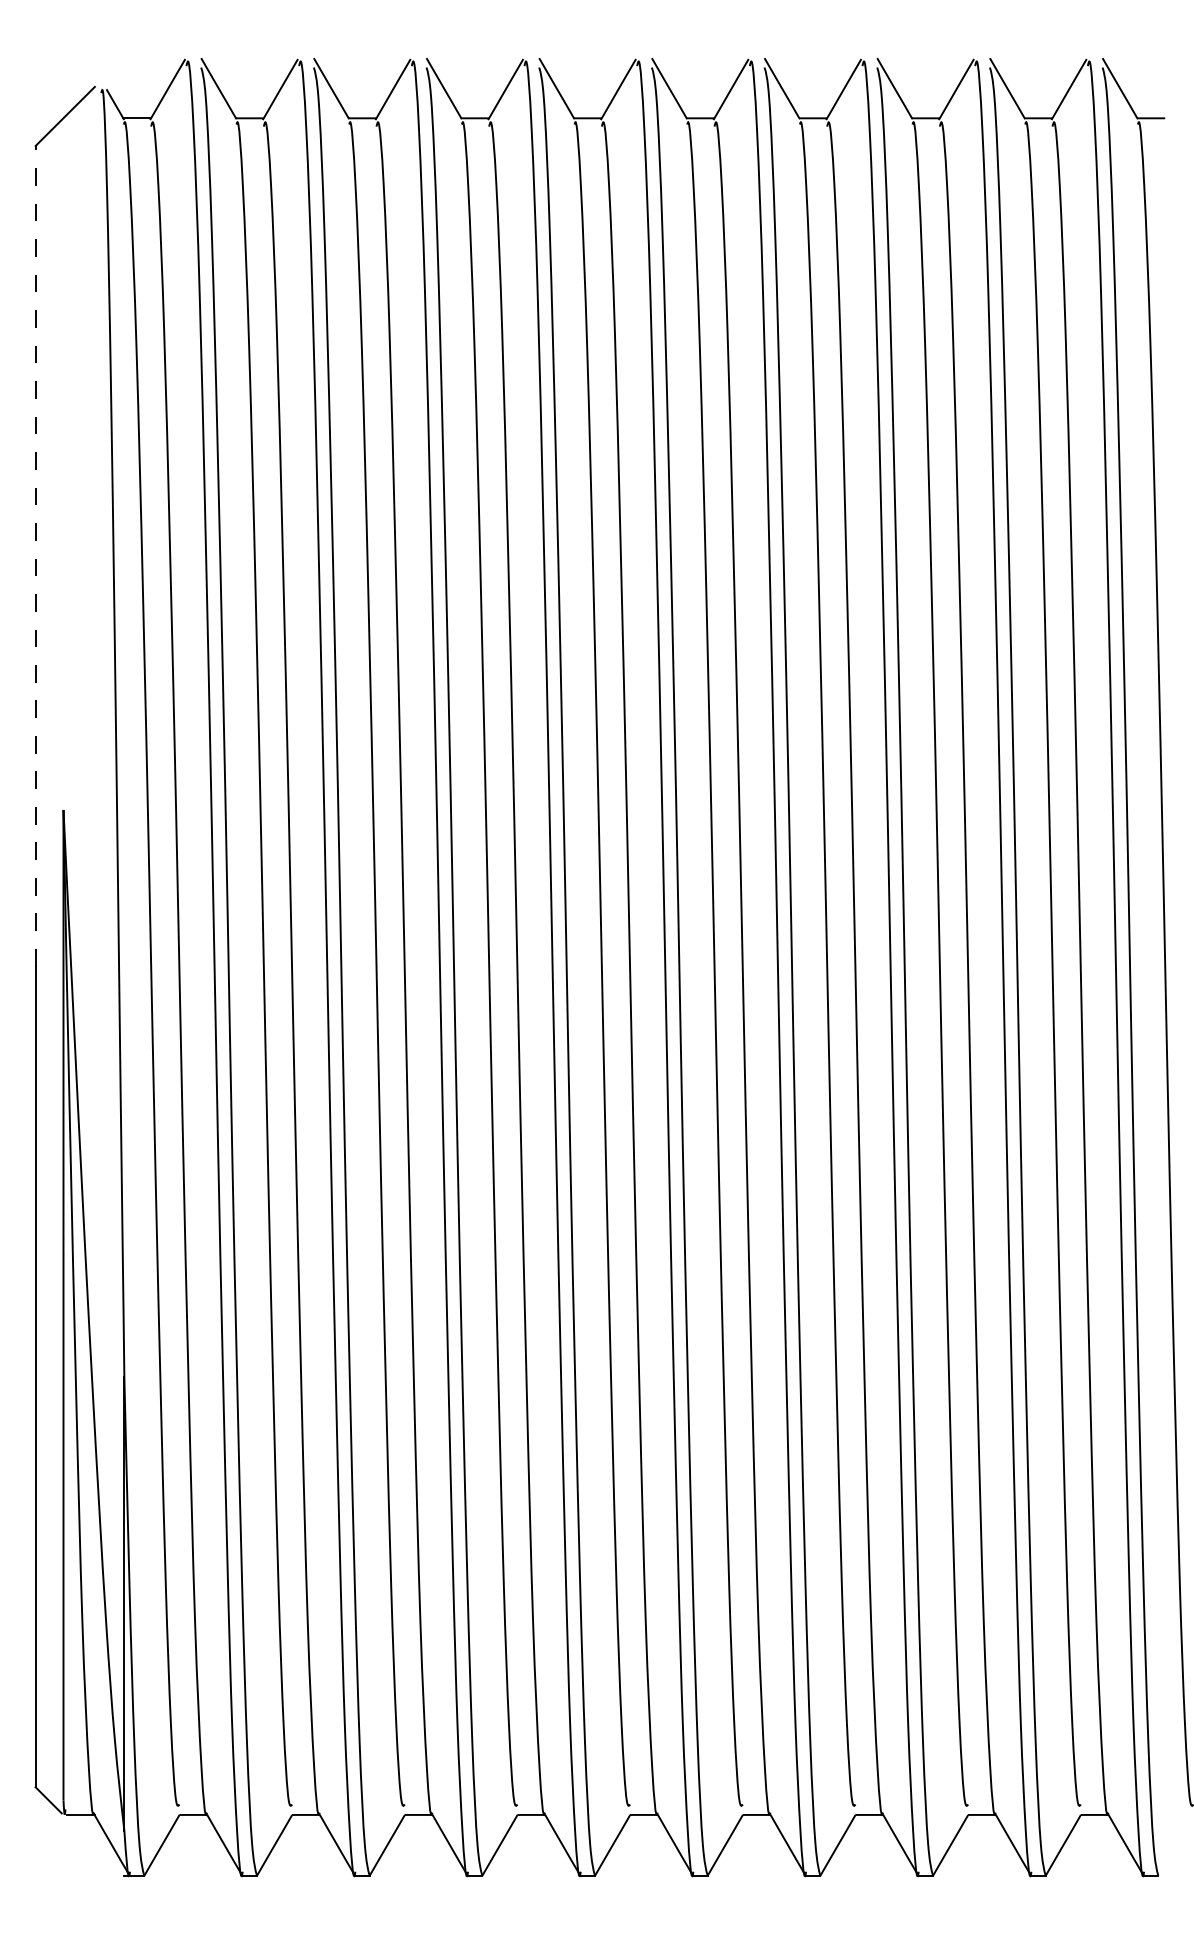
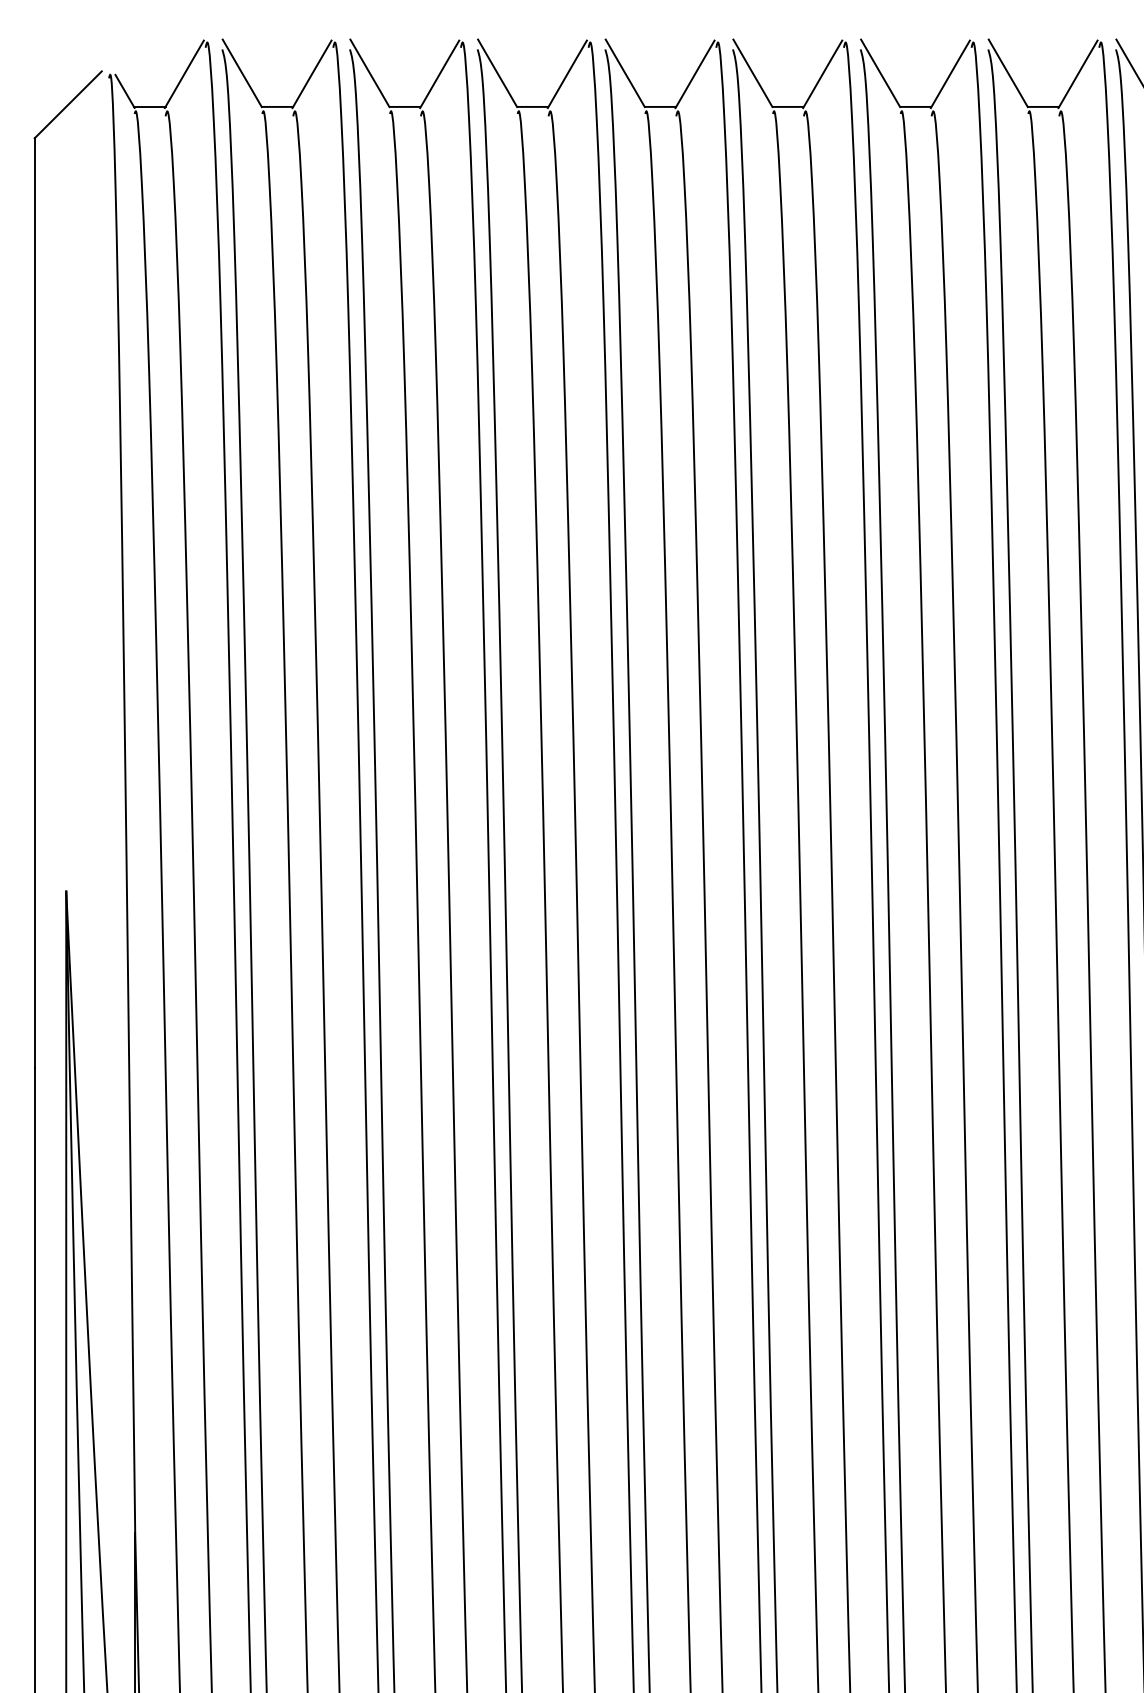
line: (35, 555) -> (34, 602), dashed -> solid

